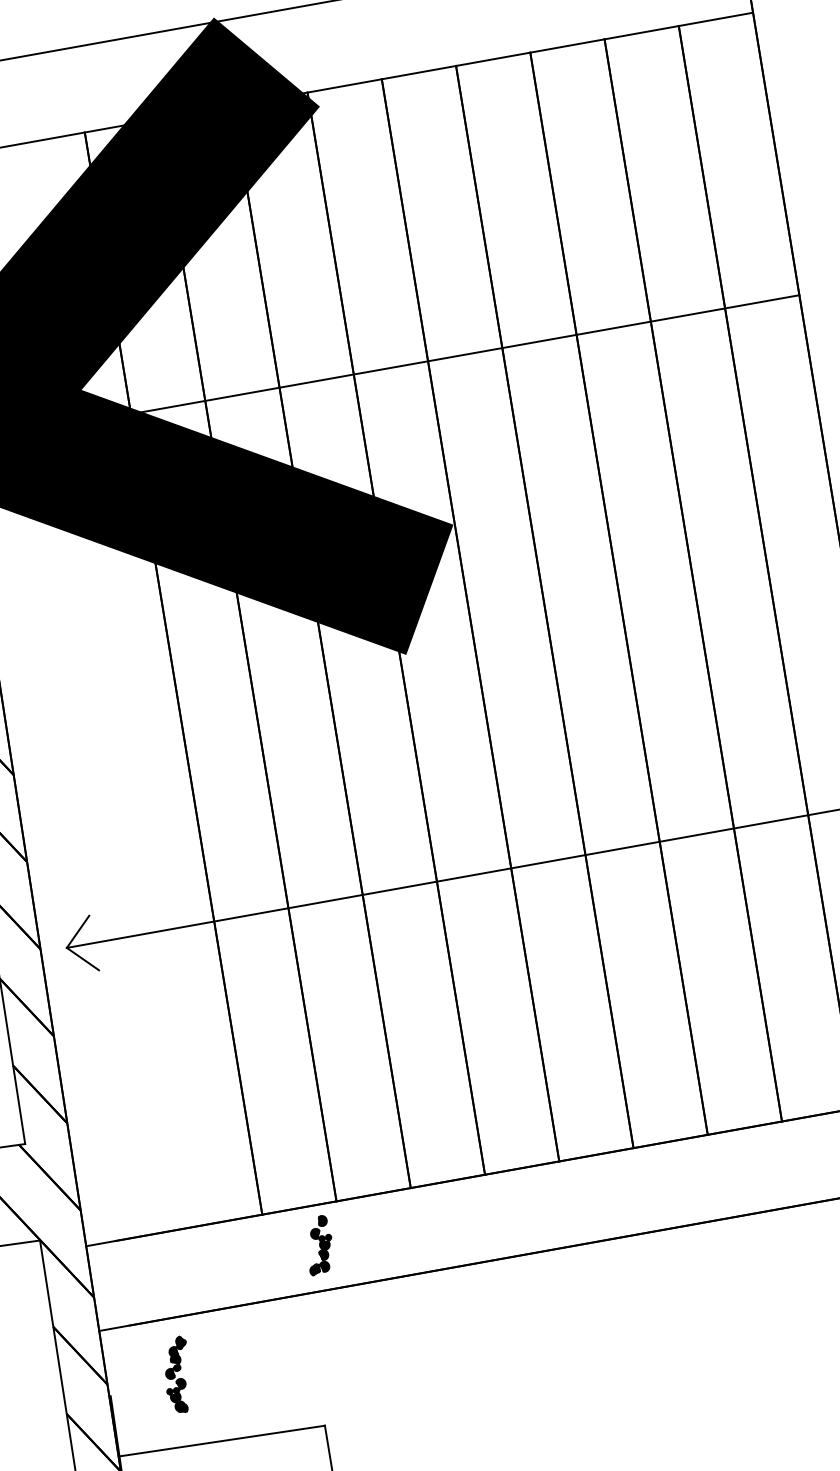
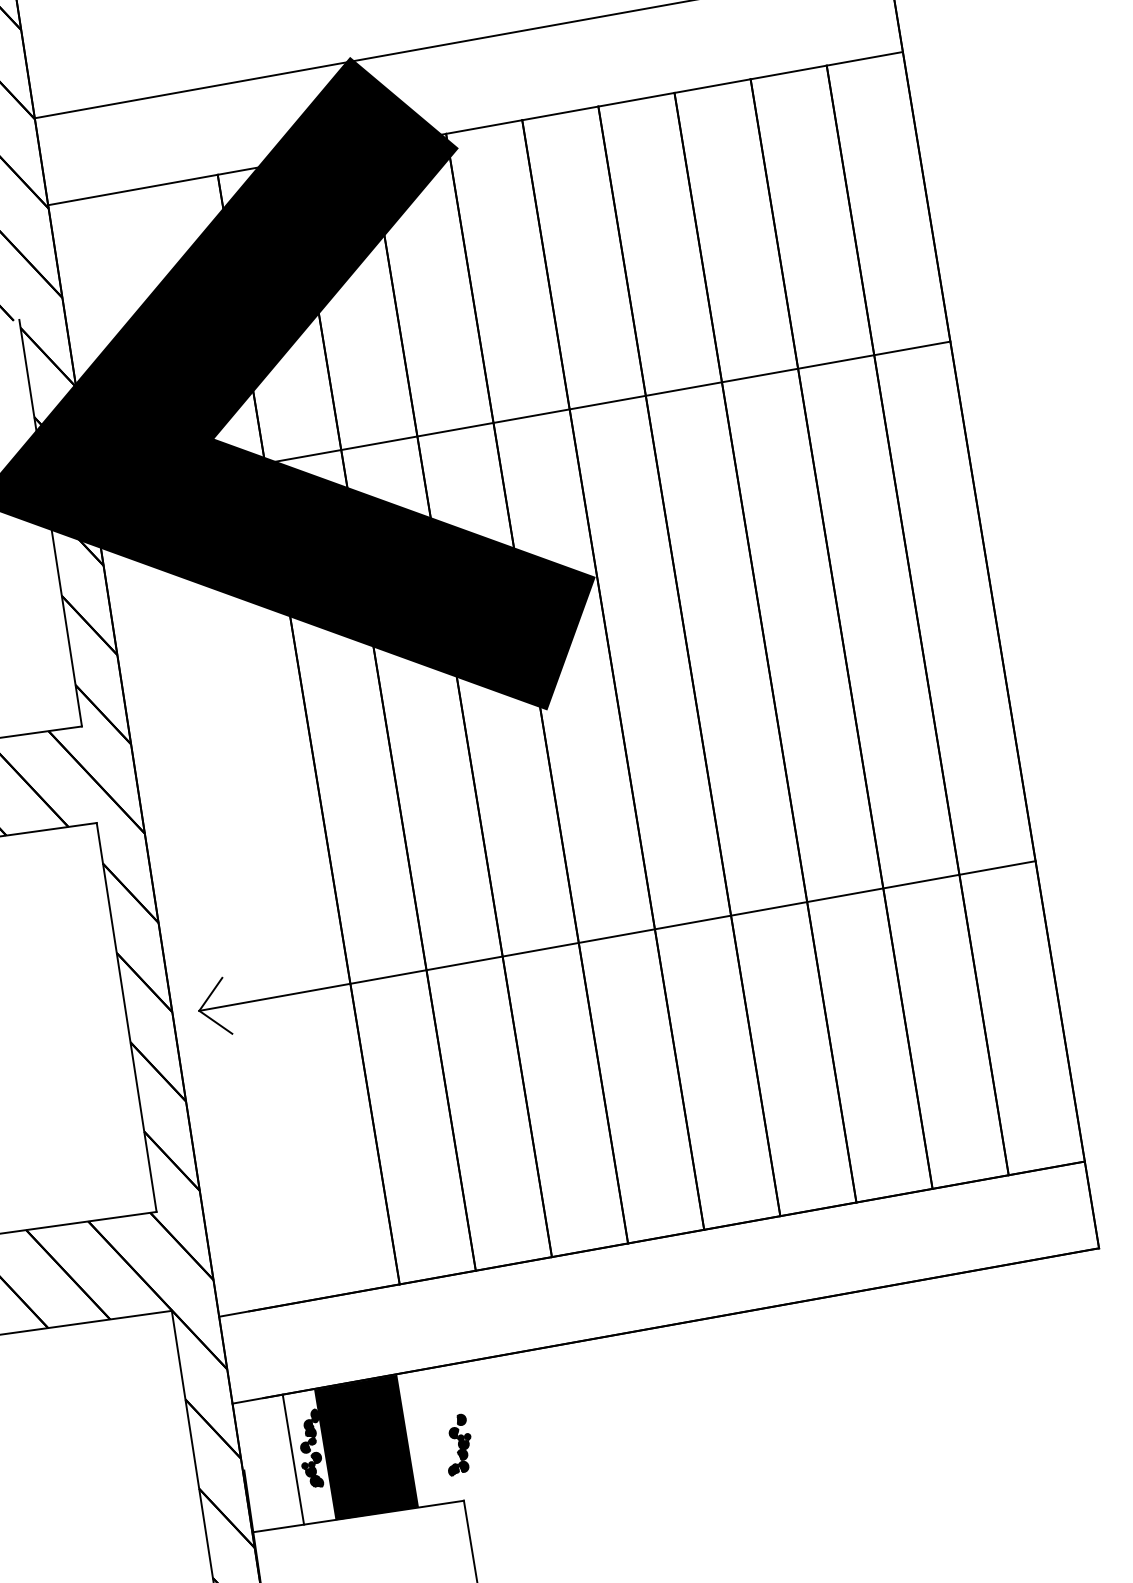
part: (320, 1245) -> (459, 1444), moved
fill: (229, 1373) -> (366, 1447), added
line: (158, 1385) -> (293, 1459), added

